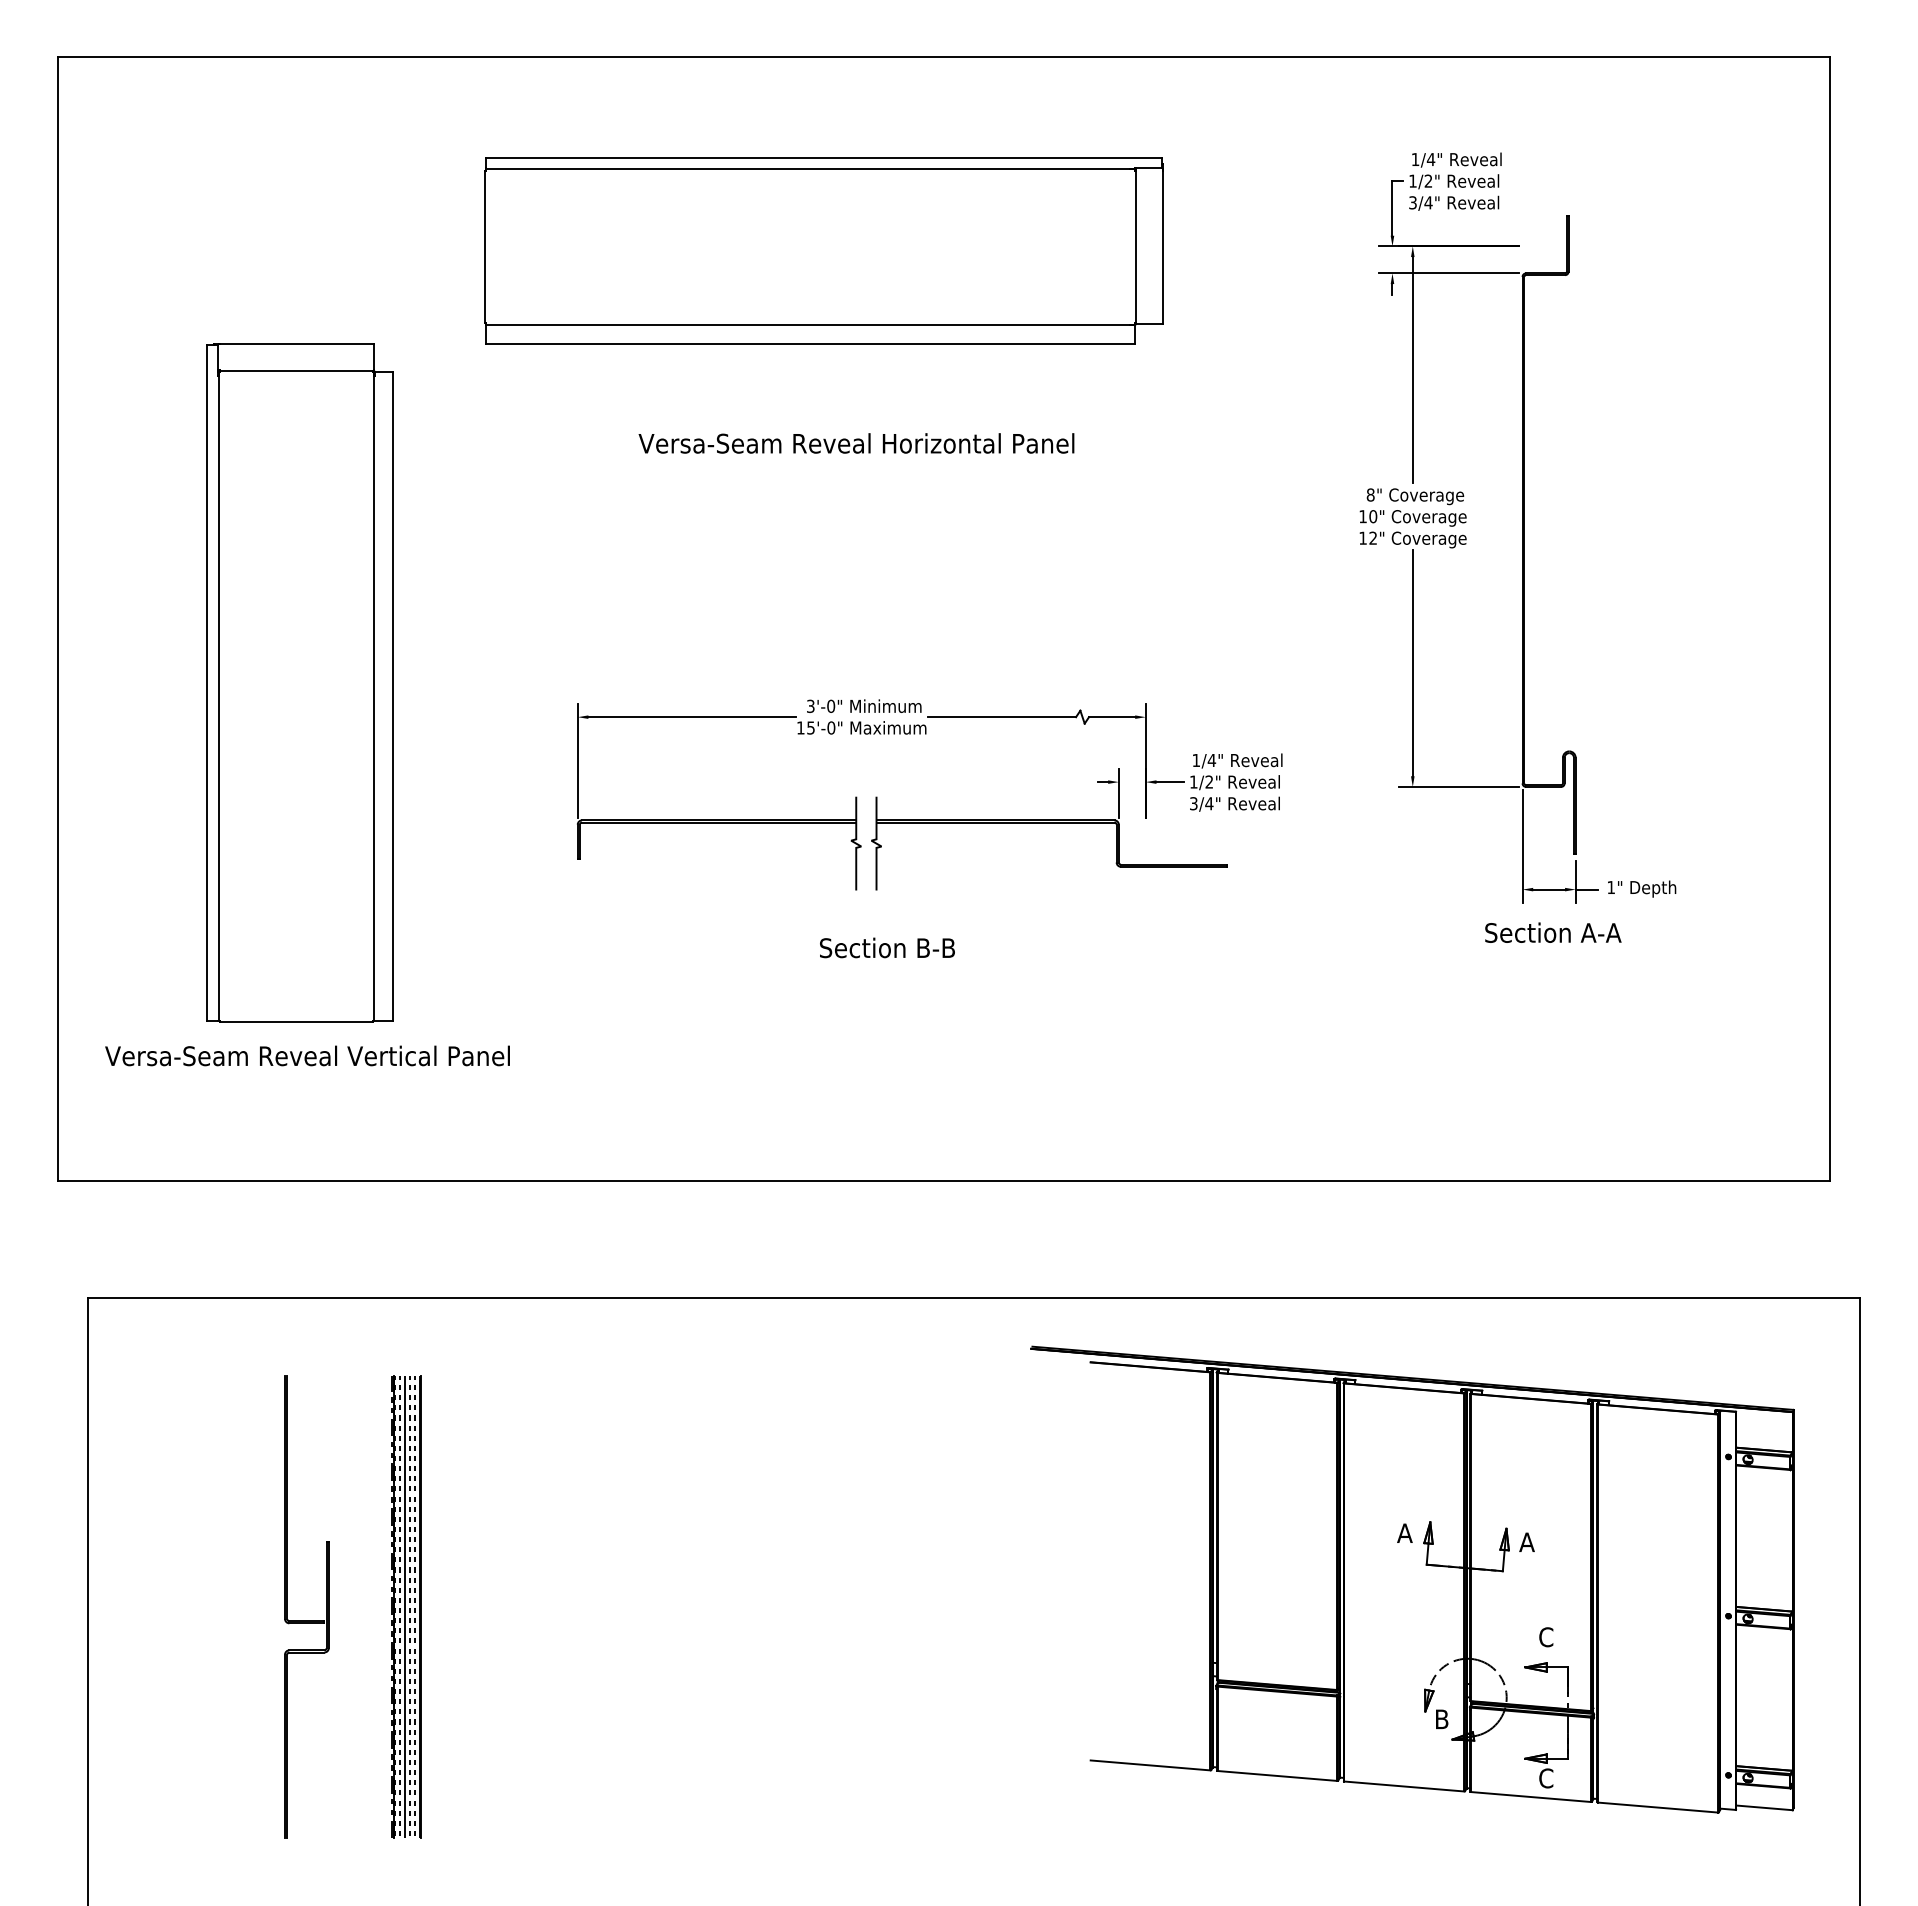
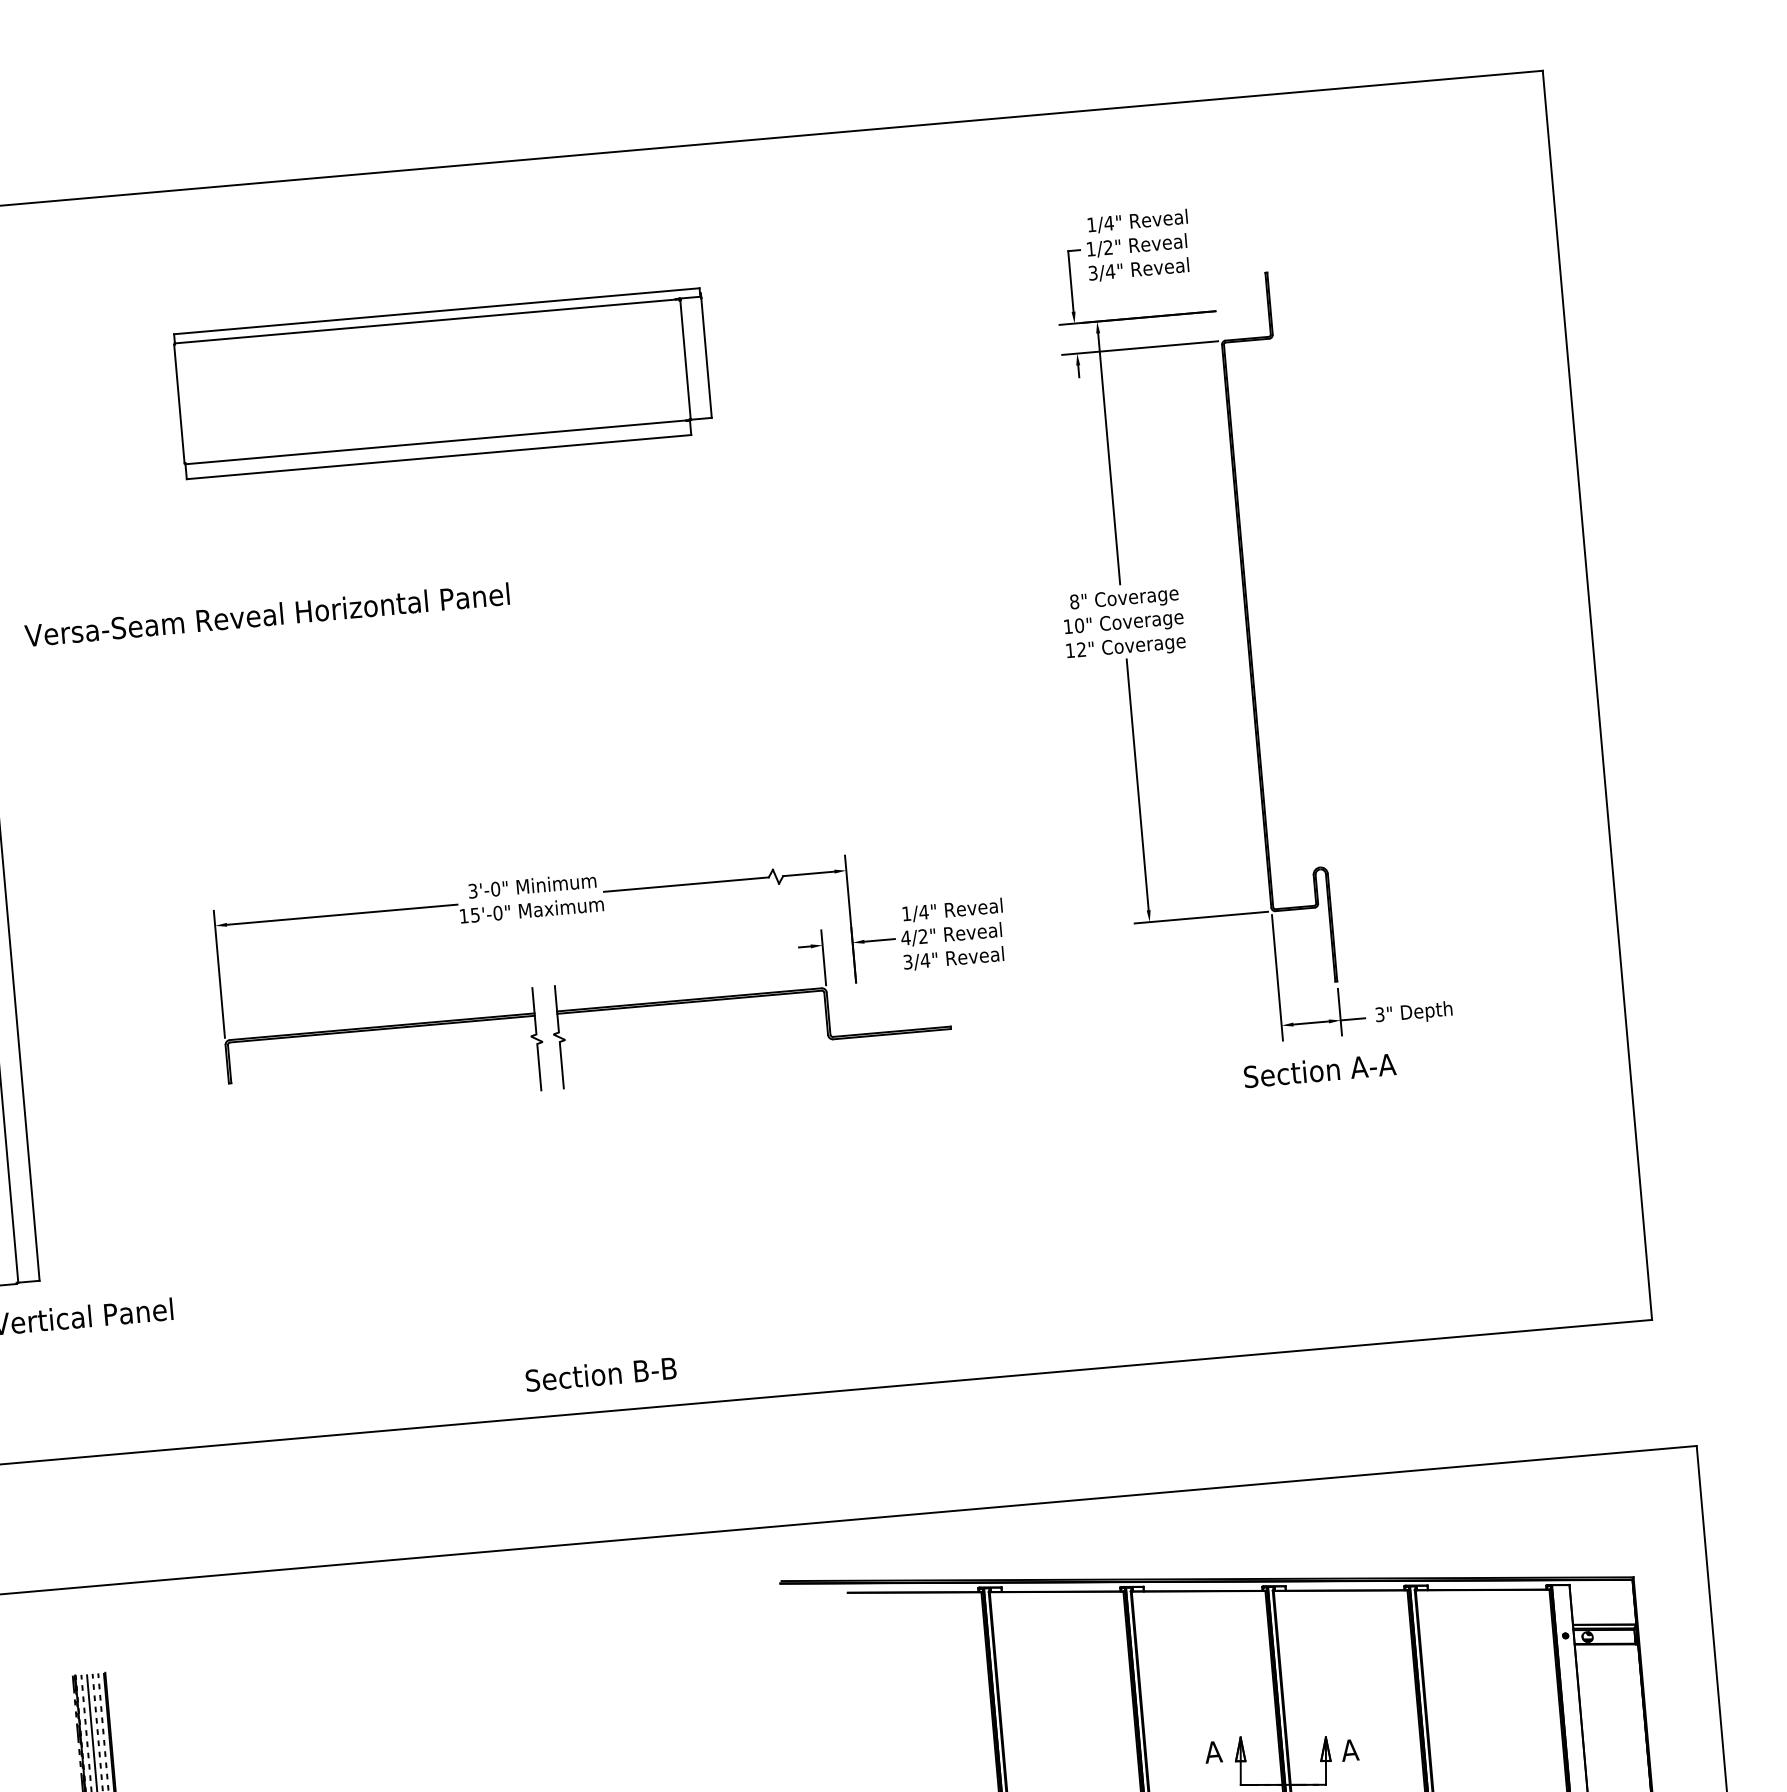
part: (823, 250) -> (442, 383), size x0.7
text: (856, 443) -> (267, 614), moved
text: (1193, 781) -> (905, 937), 1/2" -> 4/2"
text: (1610, 887) -> (1379, 1014), 1" -> 3"
text: (887, 947) -> (601, 1373), moved

